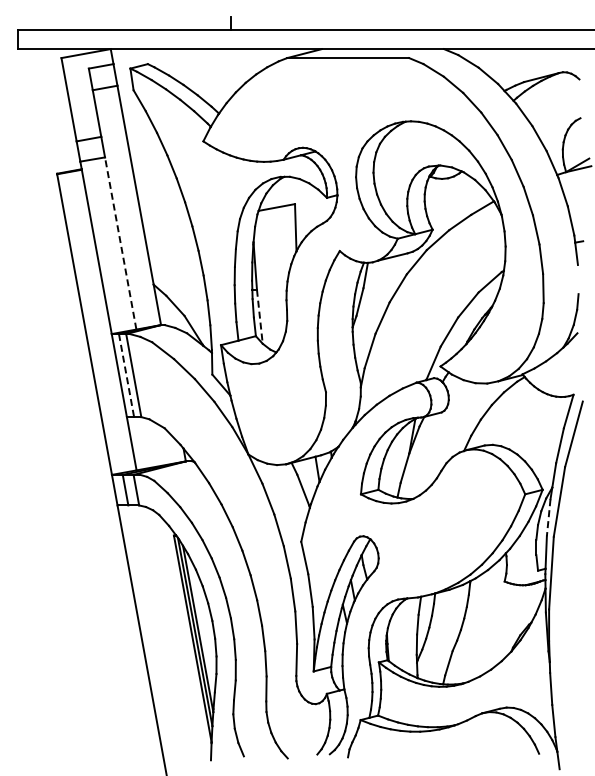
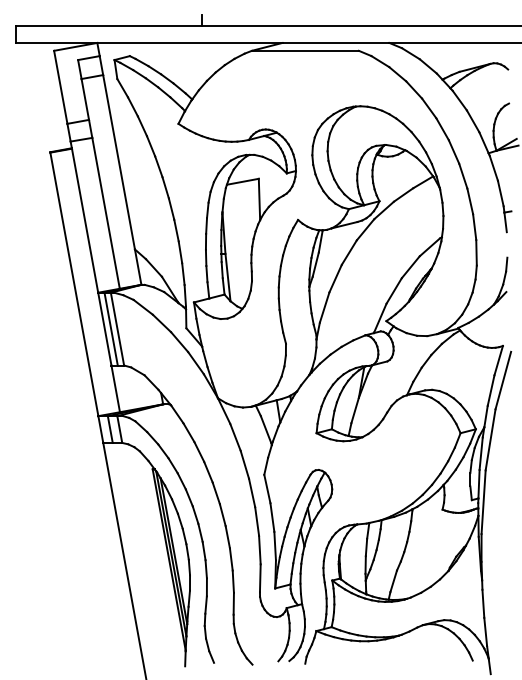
line: (120, 243) -> (105, 213), dashed -> solid
line: (259, 317) -> (227, 278), dashed -> solid
line: (126, 376) -> (111, 329), dashed -> solid
line: (548, 517) -> (481, 453), dashed -> solid

